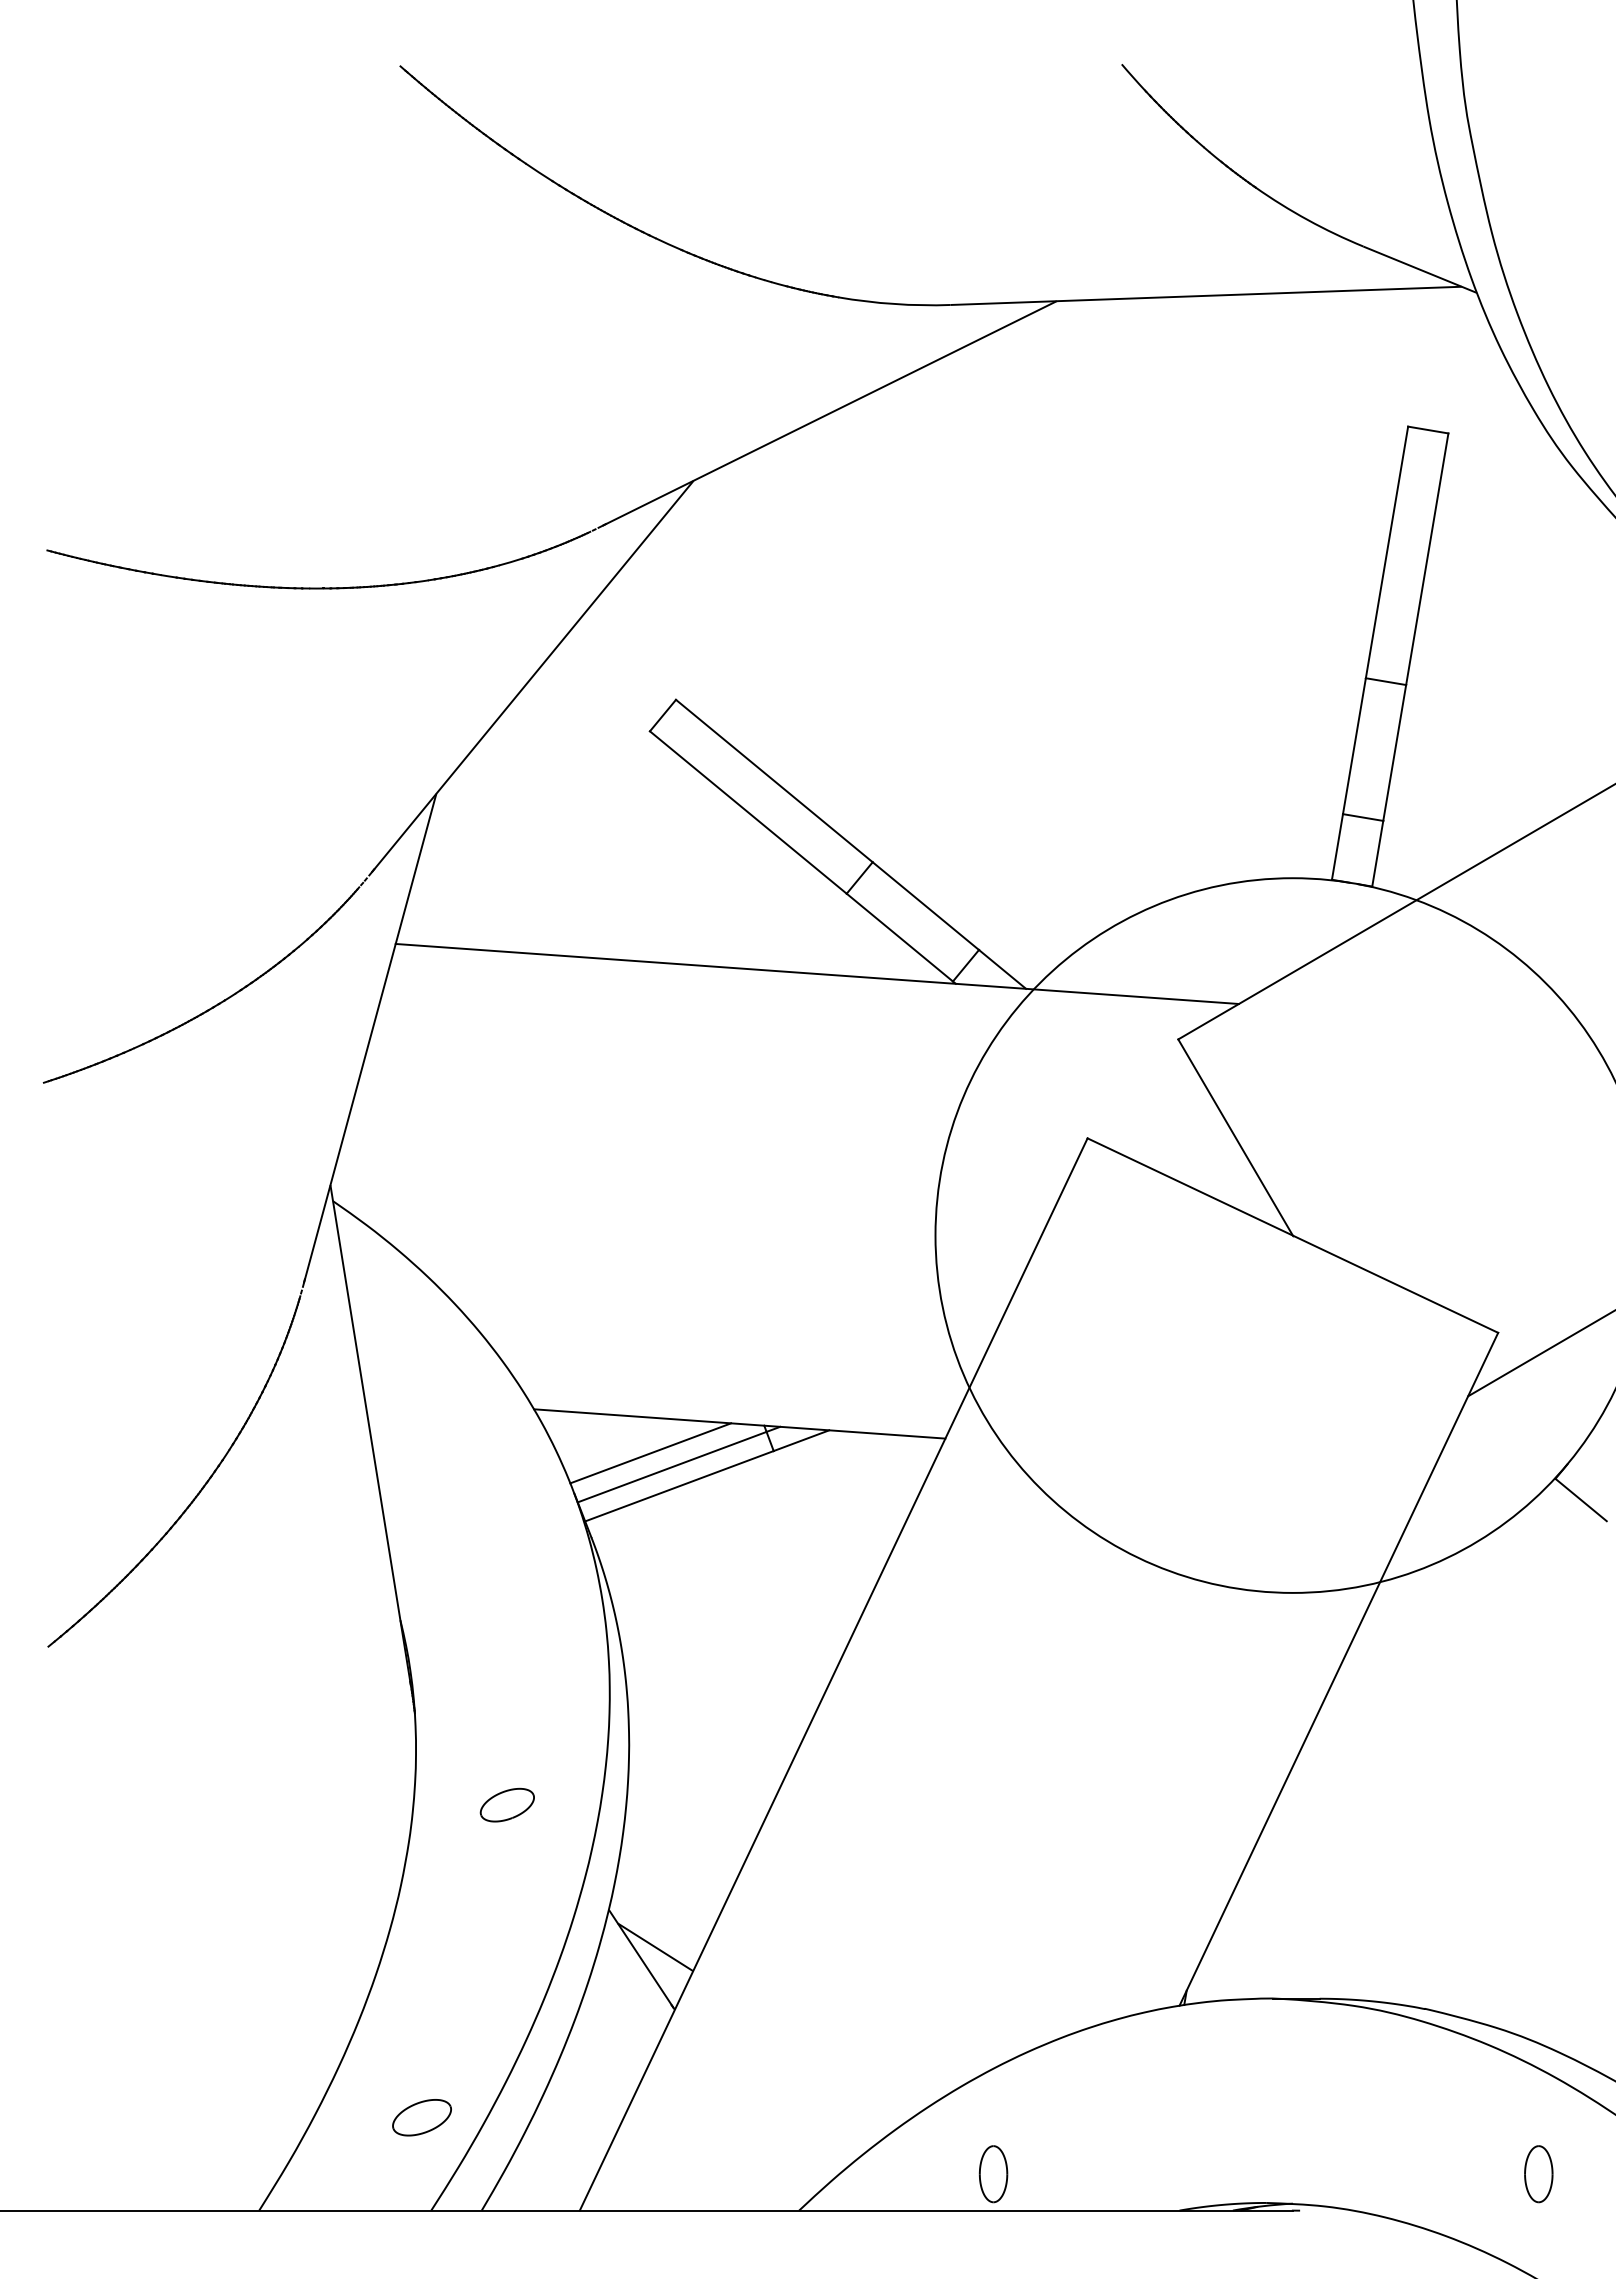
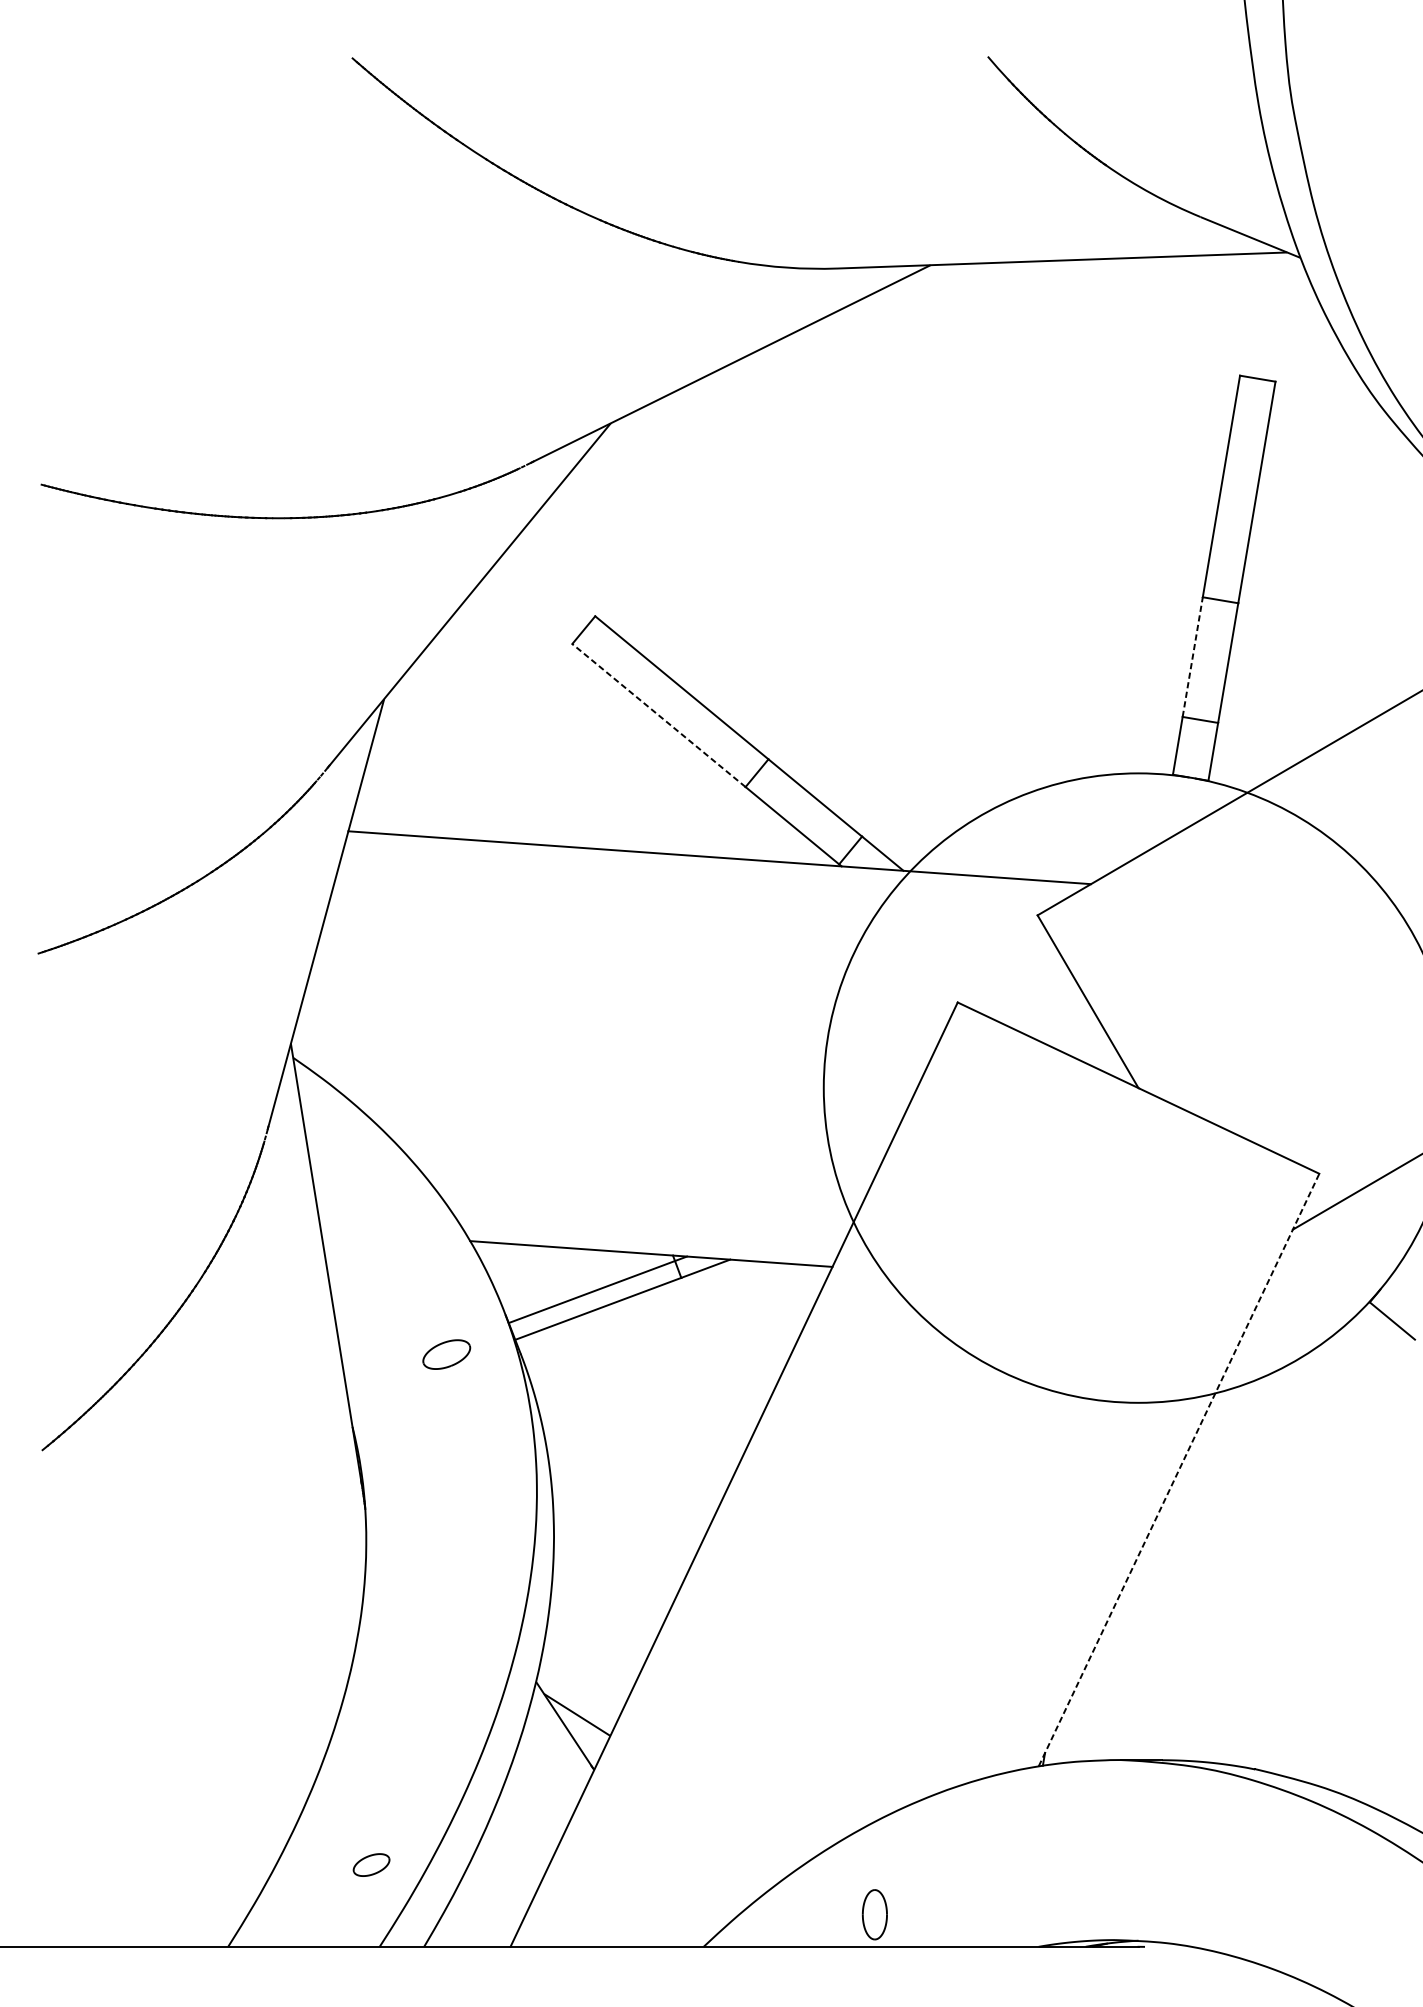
line: (1354, 746) -> (1192, 657), solid -> dashed
line: (748, 812) -> (659, 715), solid -> dashed
line: (650, 1453) -> (572, 1280), removed
line: (1339, 1668) -> (1179, 1469), solid -> dashed
part: (506, 1804) -> (445, 1354), moved
part: (421, 2117) -> (371, 1864), size x0.7
part: (1538, 2174) -> (1354, 1915), removed

